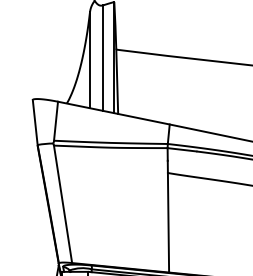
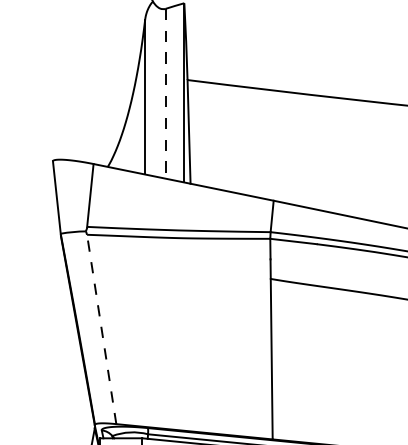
line: (102, 58) -> (165, 94), solid -> dashed
line: (62, 203) -> (100, 328), solid -> dashed

